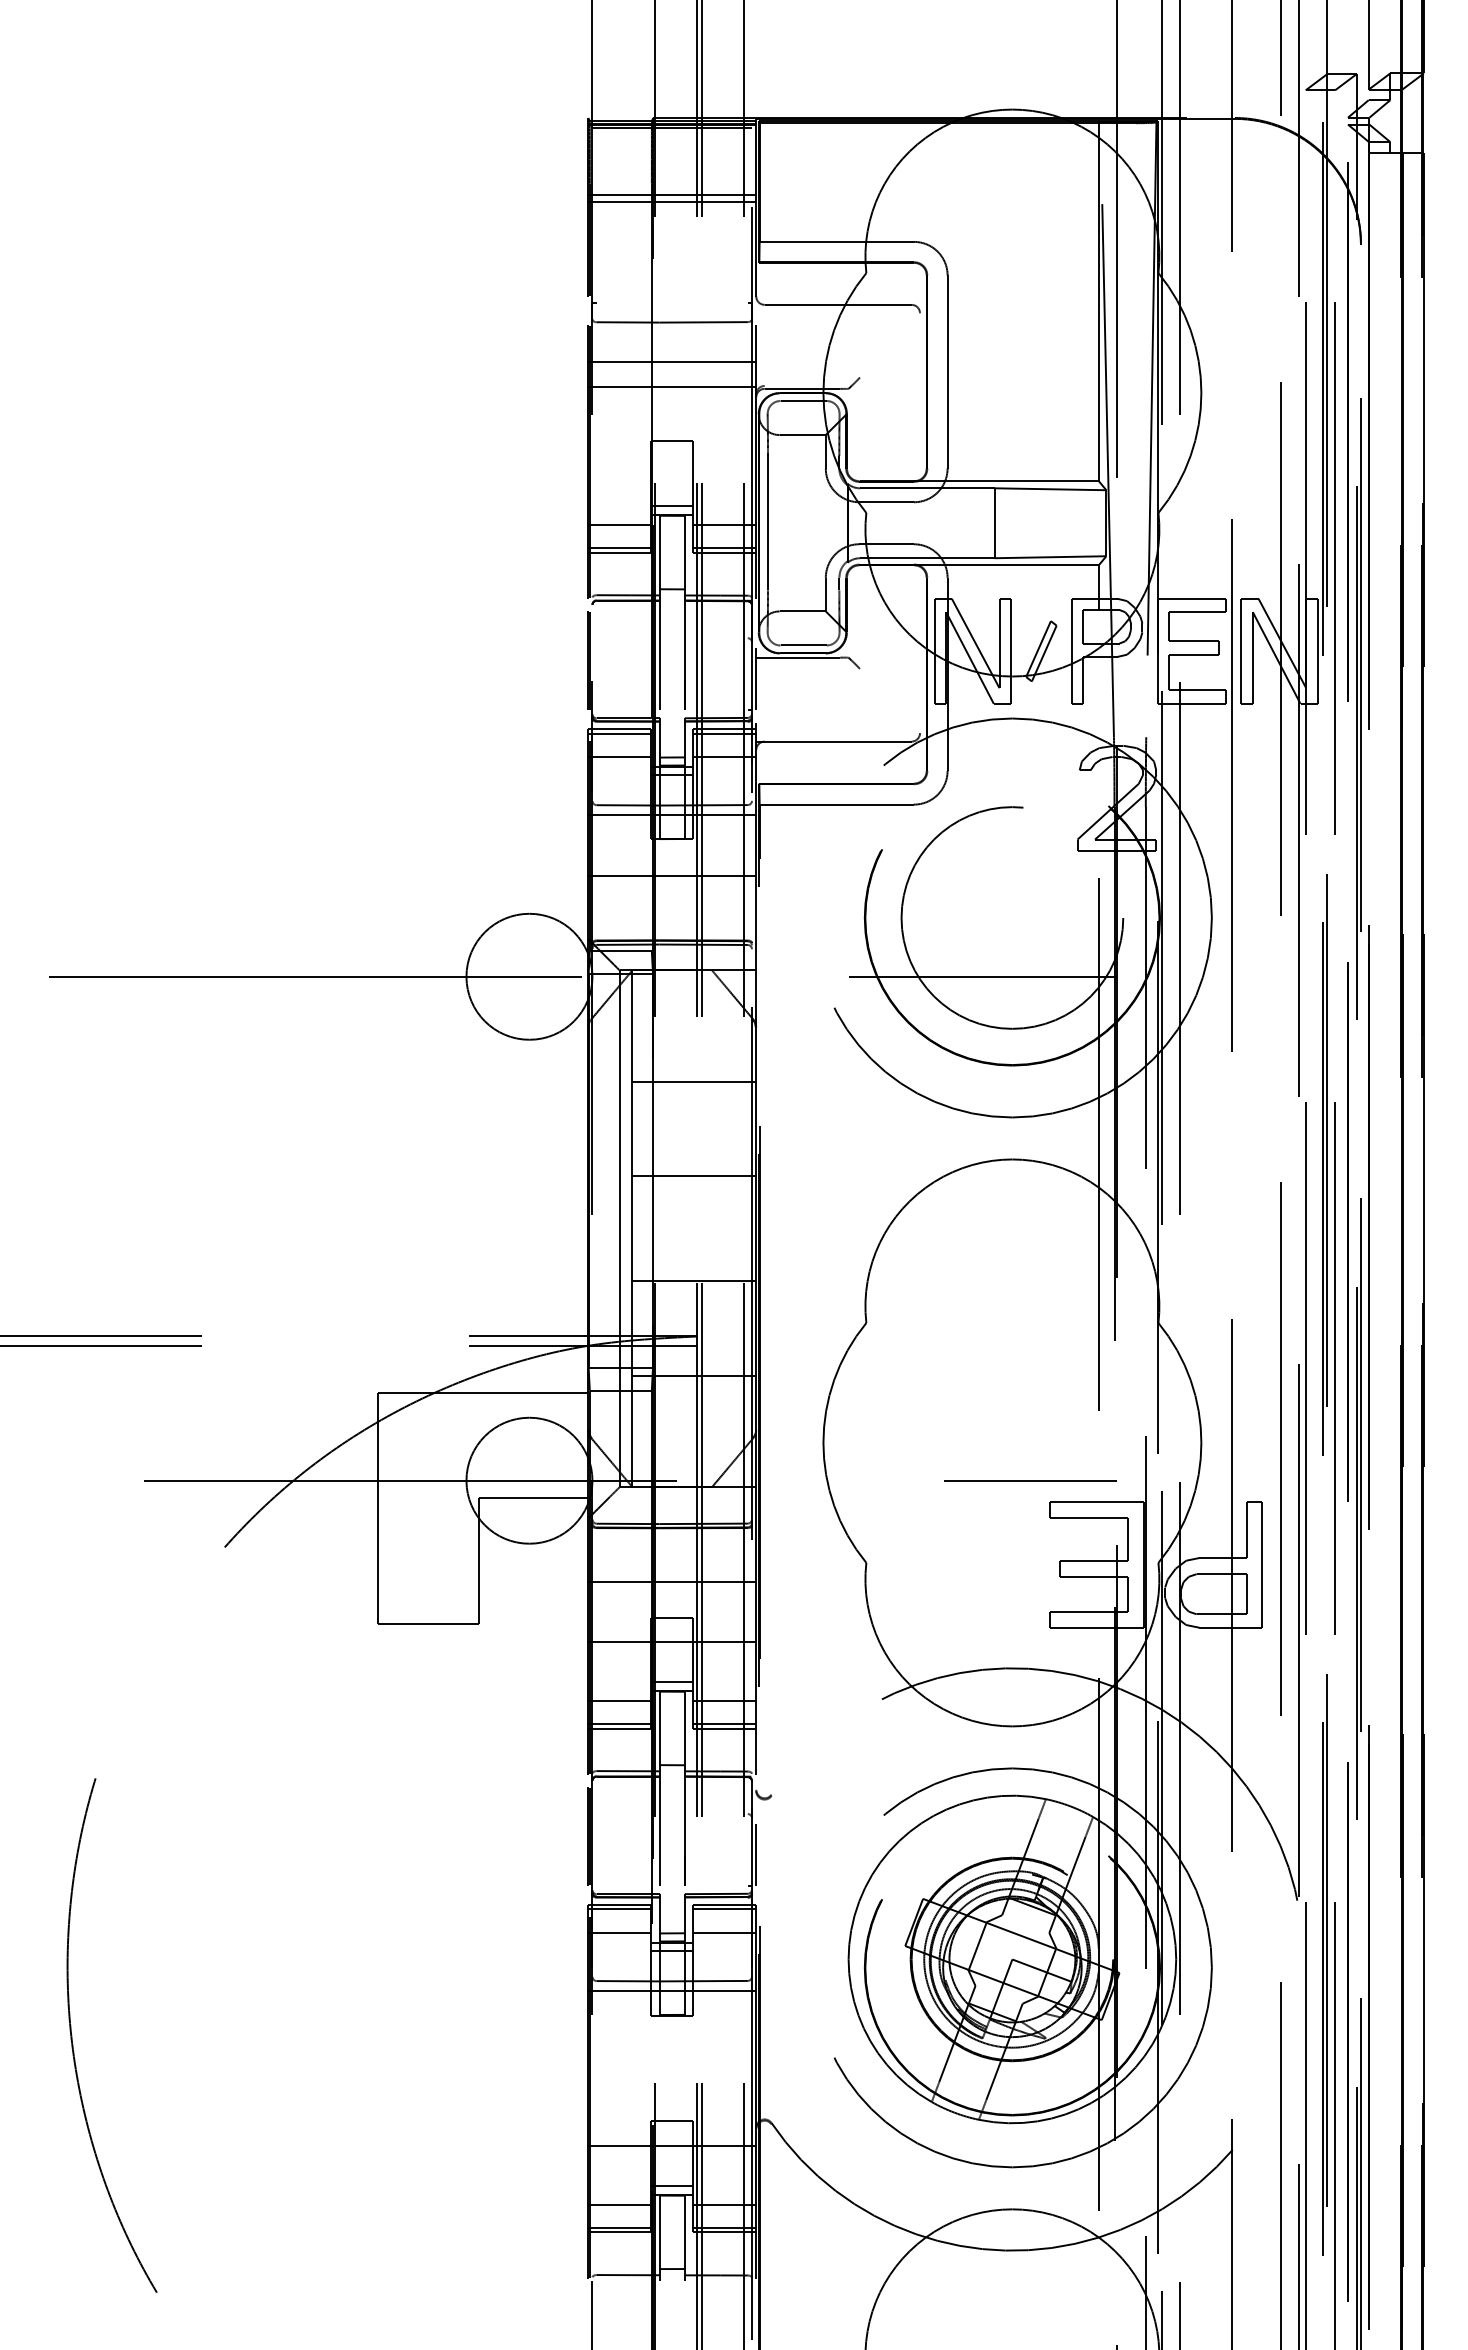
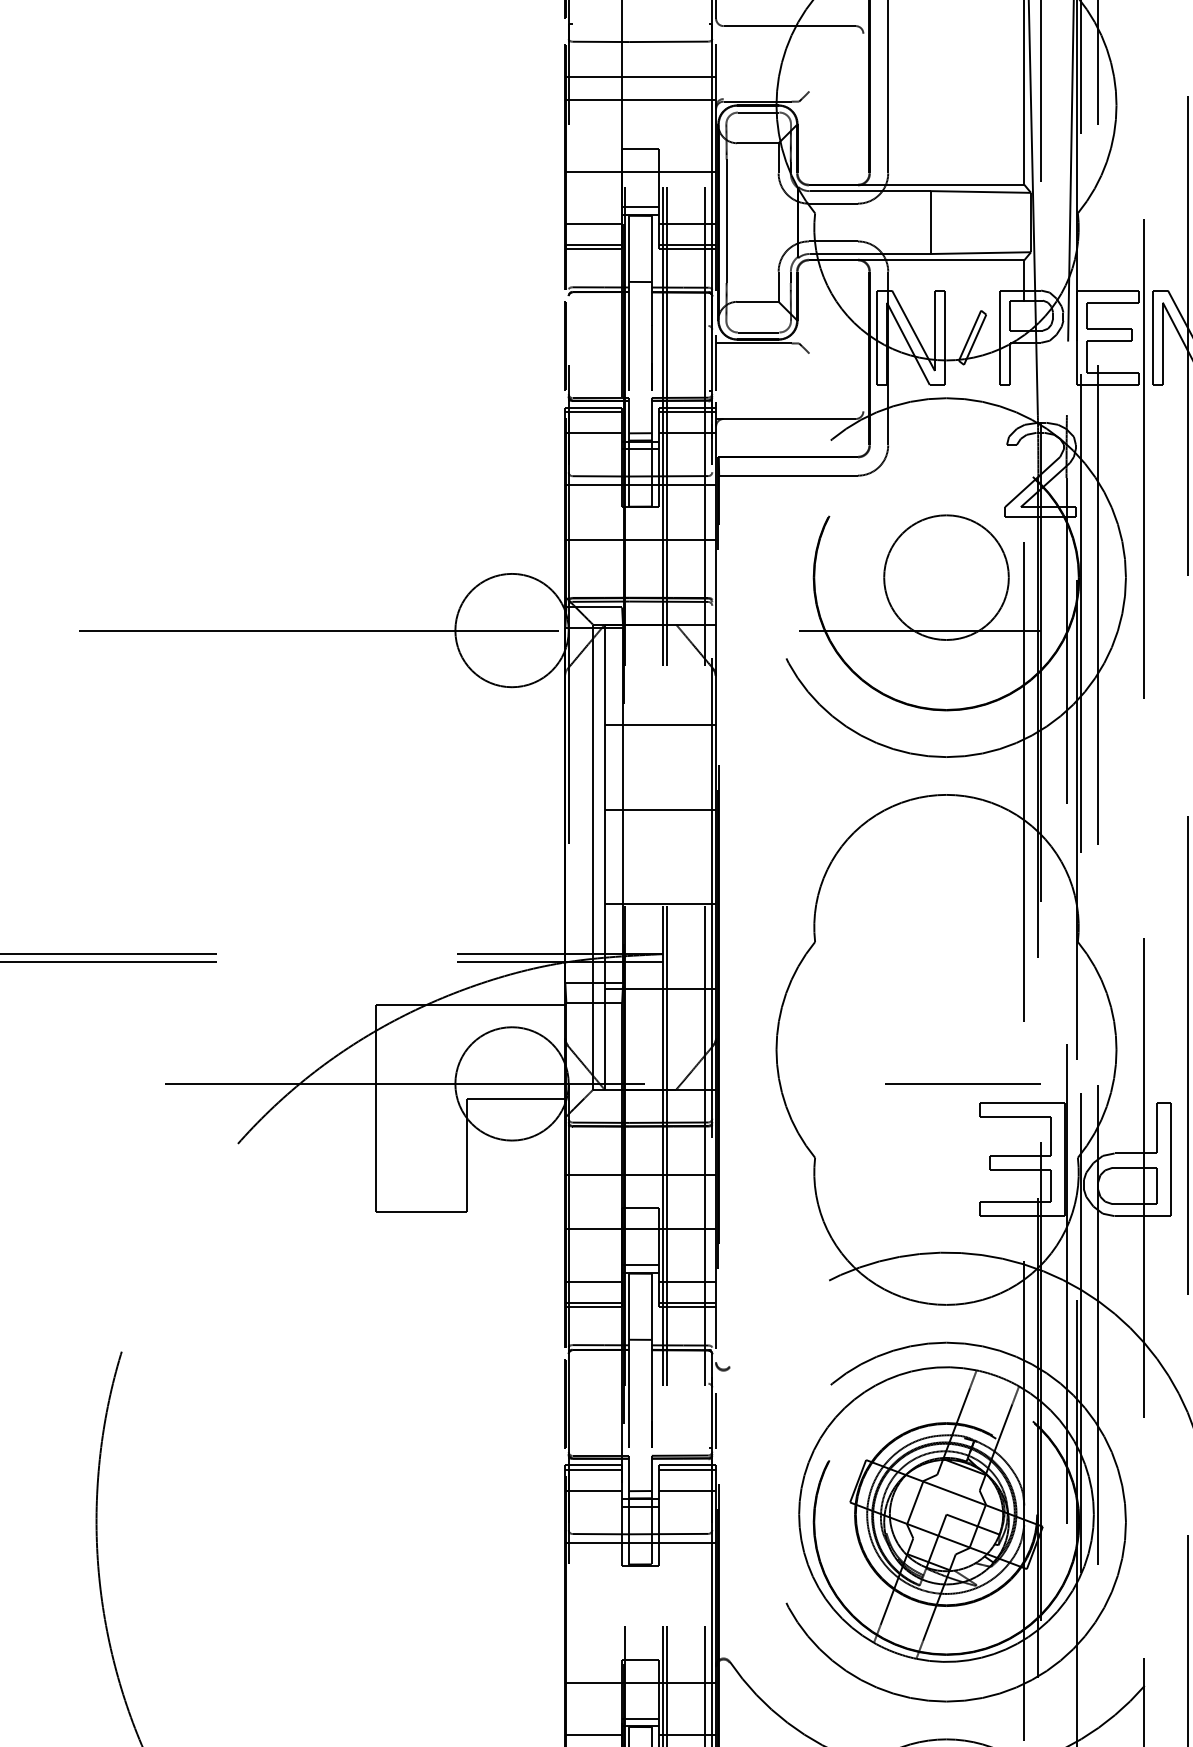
line: (672, 466) -> (640, 171), added
circle: (1012, 917) -> (946, 577), size x0.62

